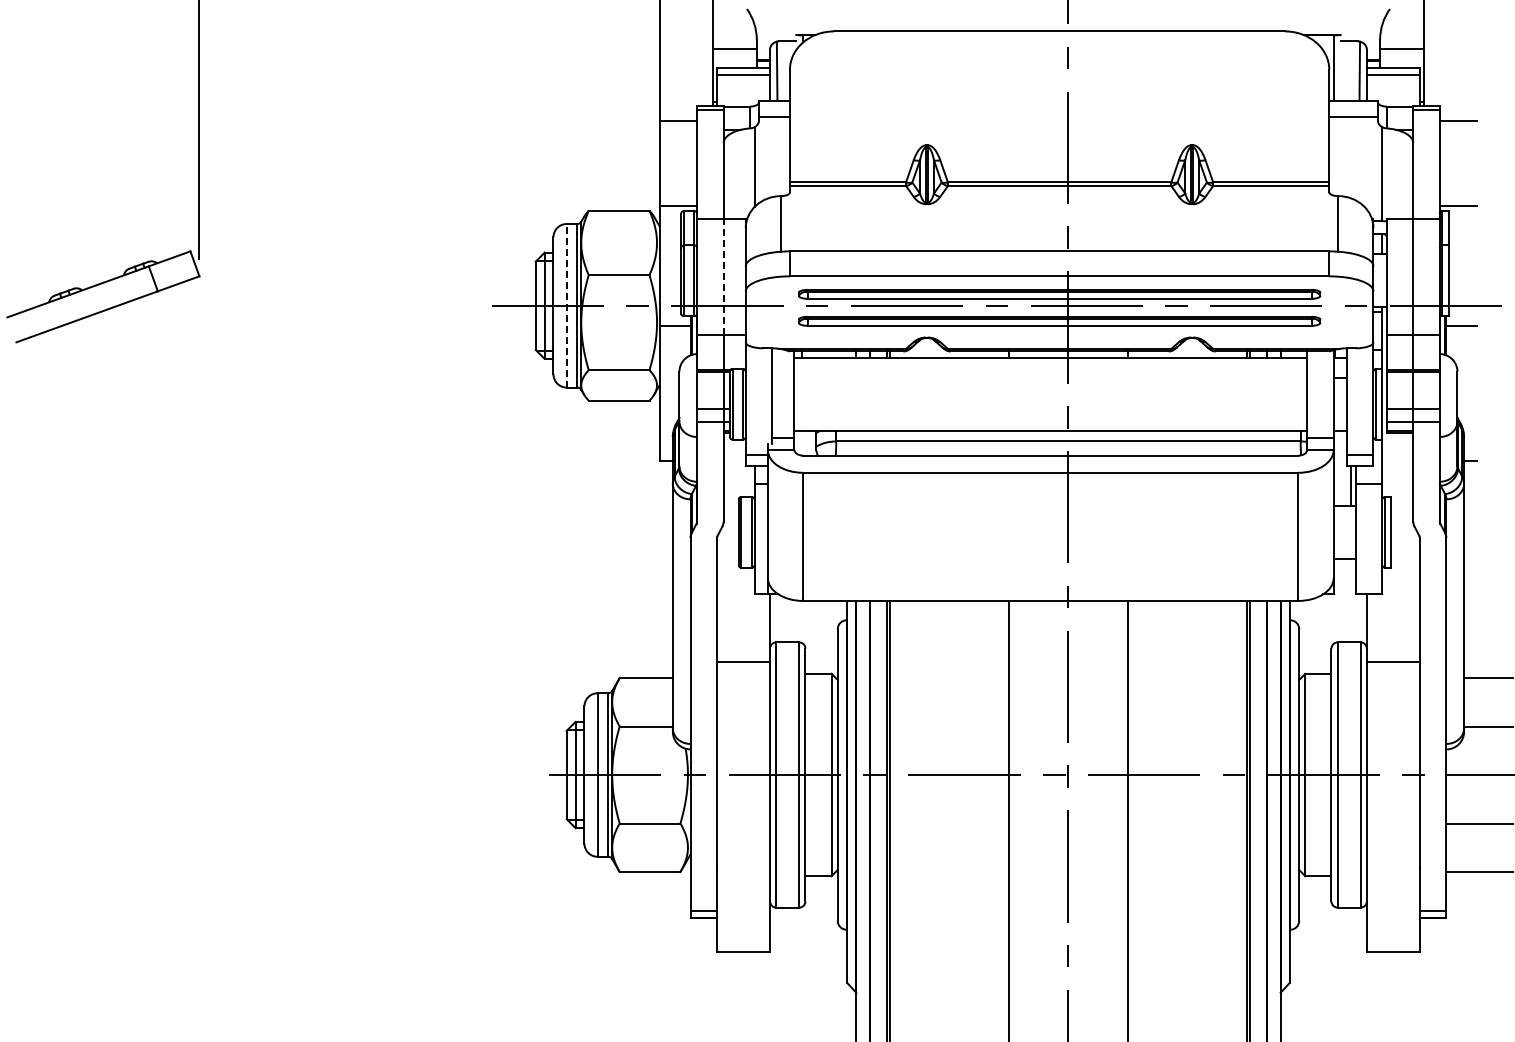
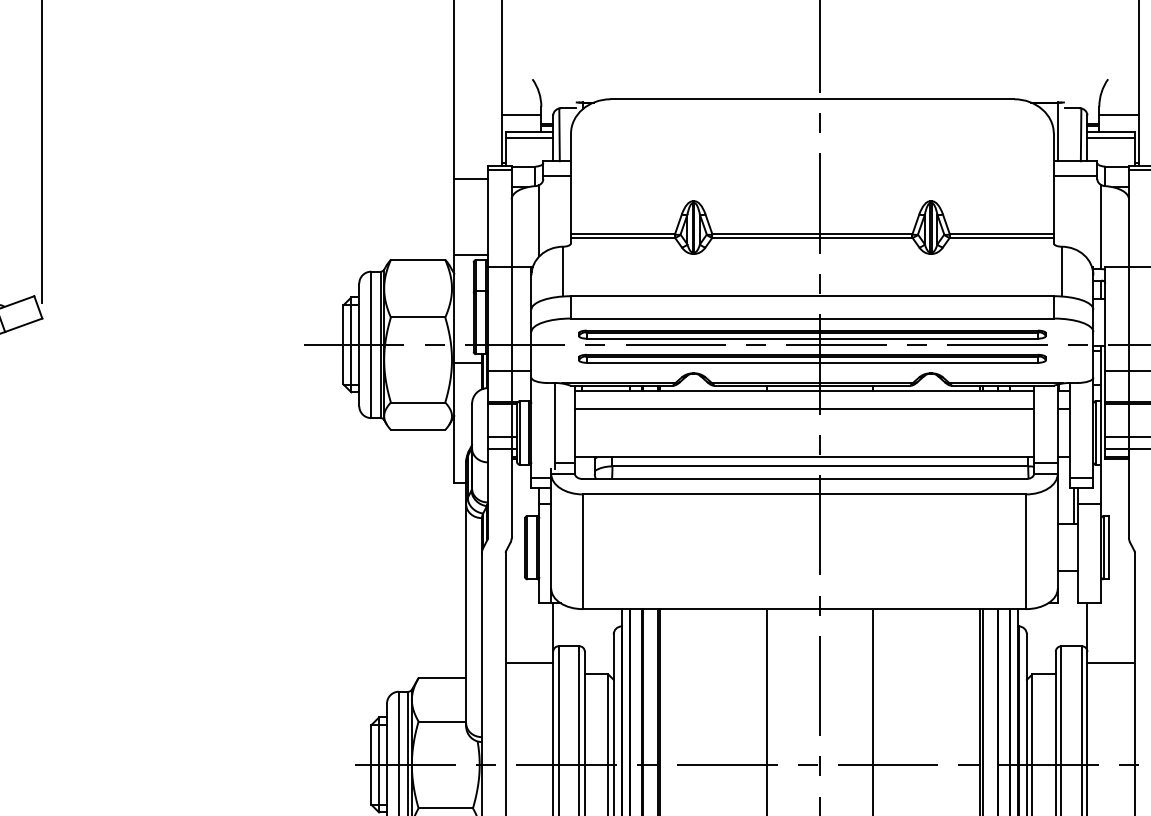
line: (723, 276) -> (511, 318), dashed -> solid
line: (566, 305) -> (370, 344), dashed -> solid
line: (1050, 377) -> (804, 409), added

